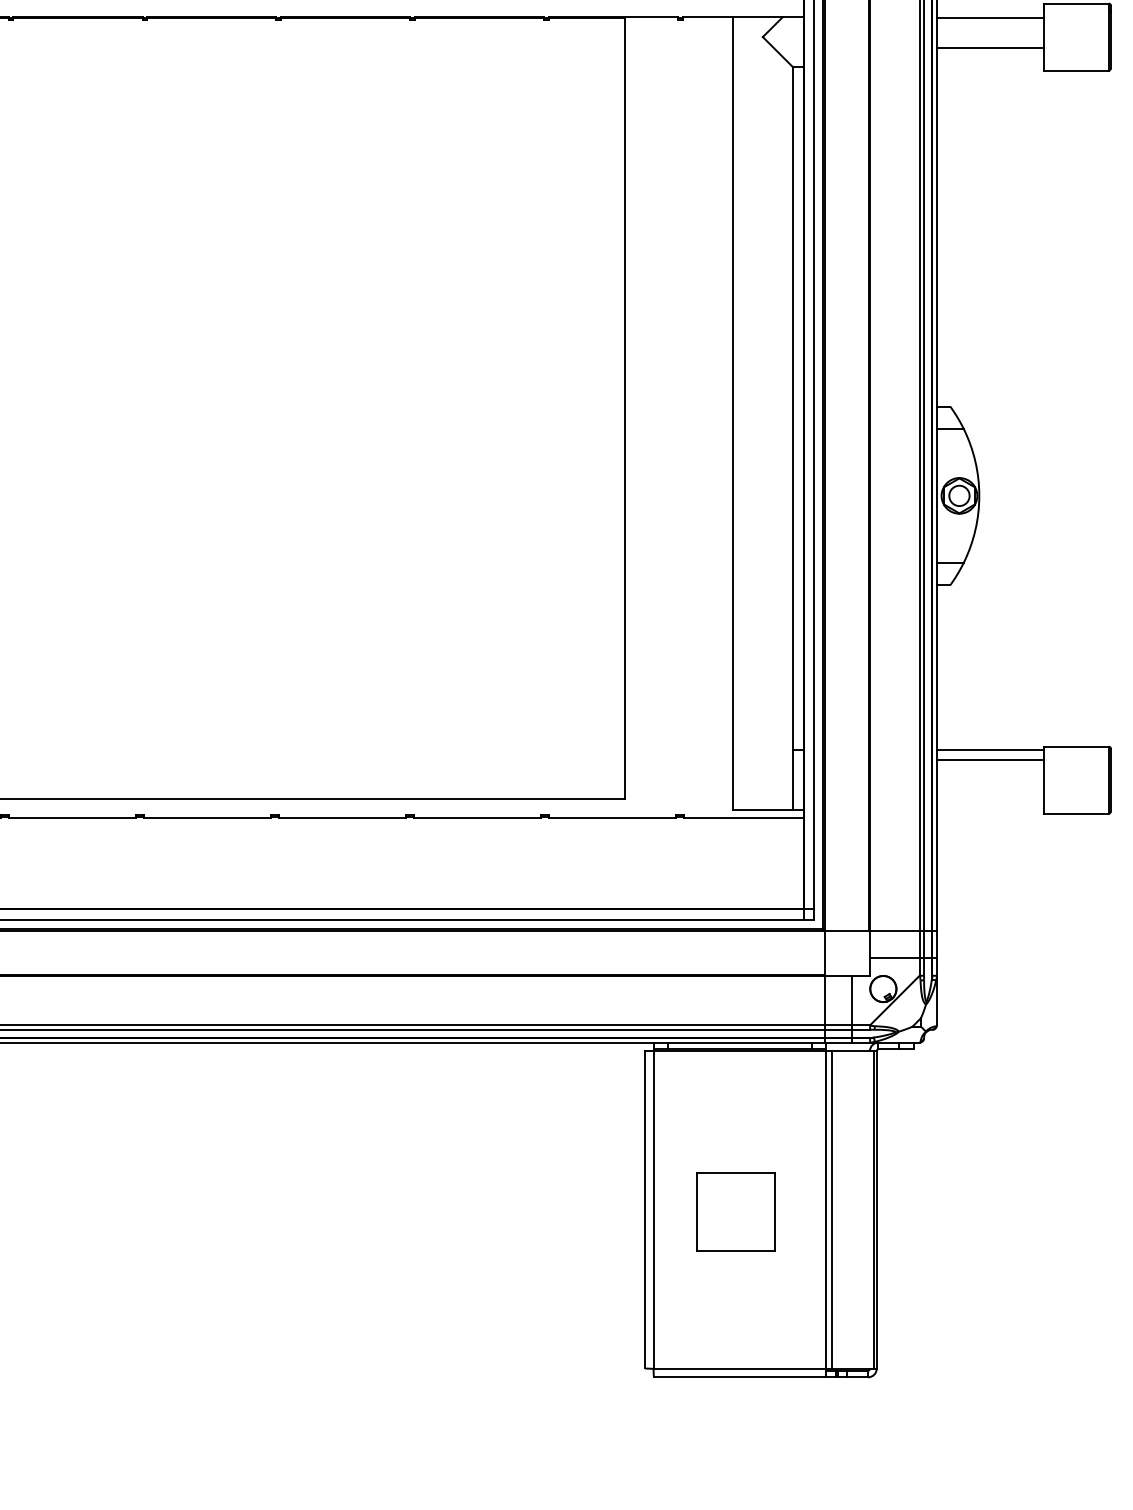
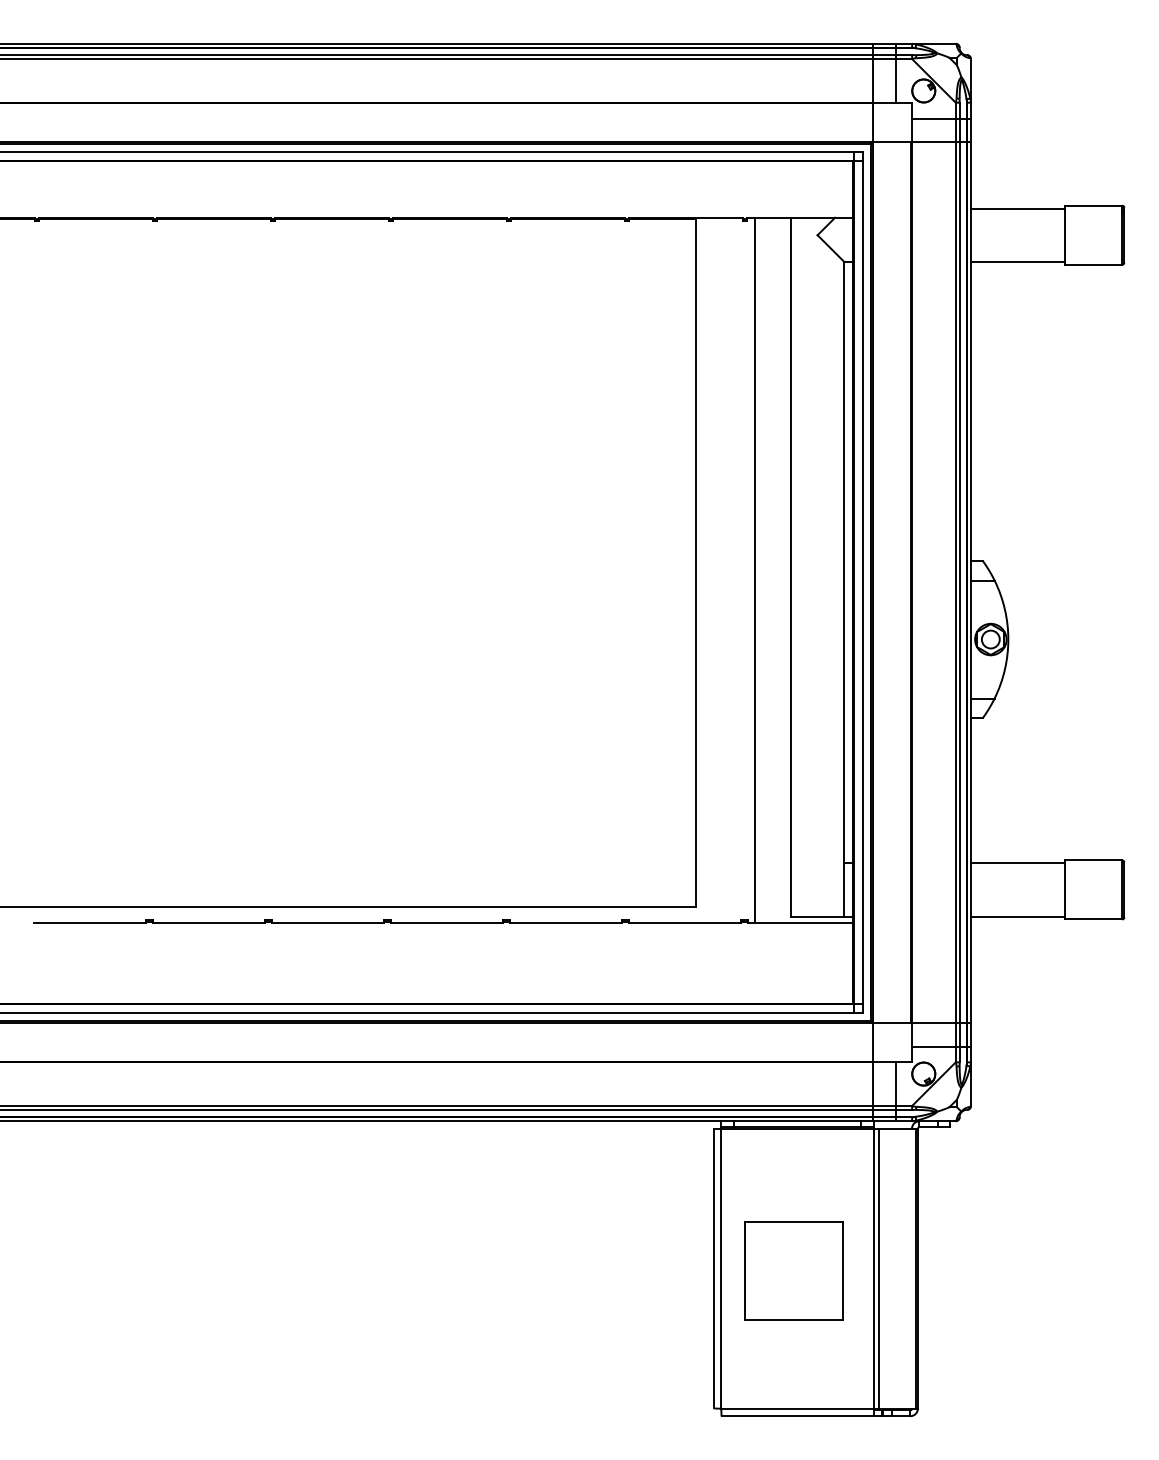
line: (989, 18) -> (1017, 261), moved
line: (989, 47) -> (1017, 208), moved
line: (691, 417) -> (754, 570), added
line: (989, 760) -> (1017, 916), moved
part: (735, 1211) -> (793, 1270), size x1.43

